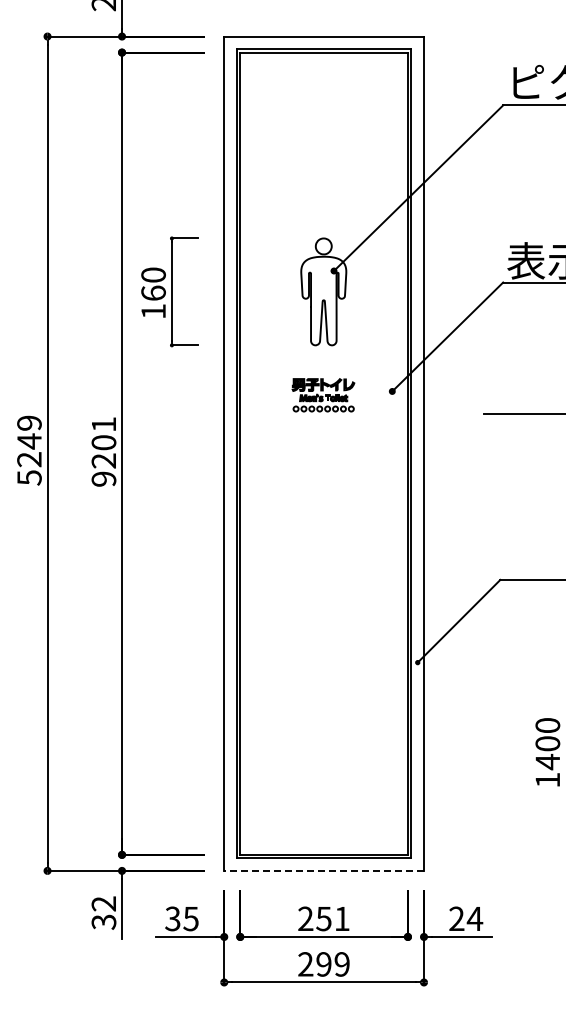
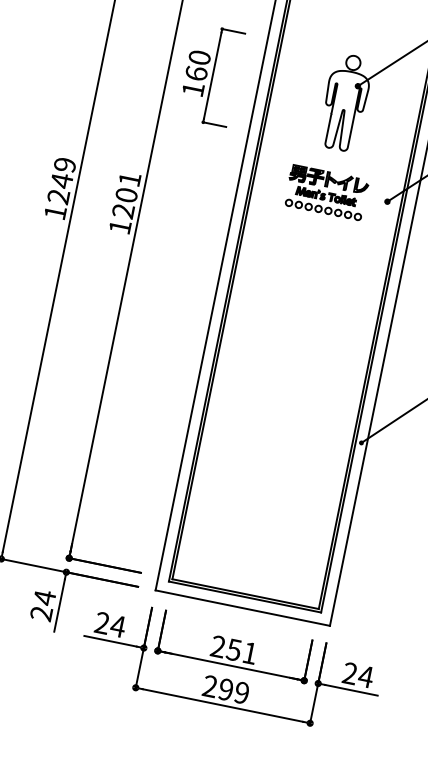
part: (323, 395) -> (326, 193), size x1.43
text: (29, 477) -> (55, 212), 5249 -> 1249
text: (103, 478) -> (119, 226), 9201 -> 1201
line: (324, 870) -> (243, 607), dashed -> solid
text: (103, 912) -> (42, 605), 32 -> 24
text: (182, 919) -> (110, 625), 35 -> 24

